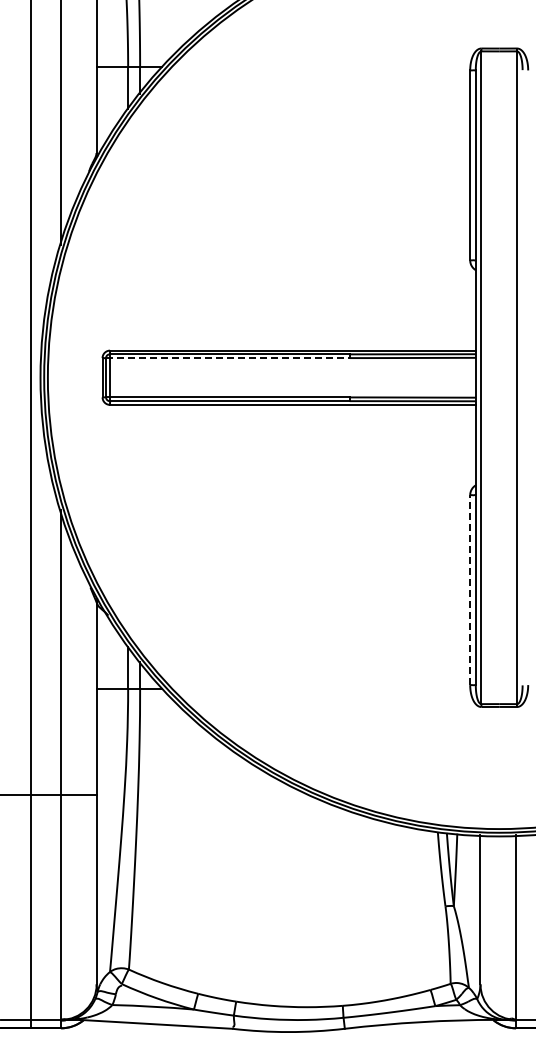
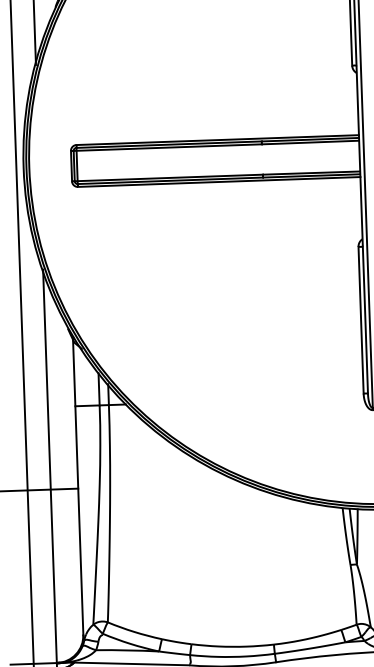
line: (227, 358) -> (167, 147), dashed -> solid
line: (470, 590) -> (361, 320), dashed -> solid

